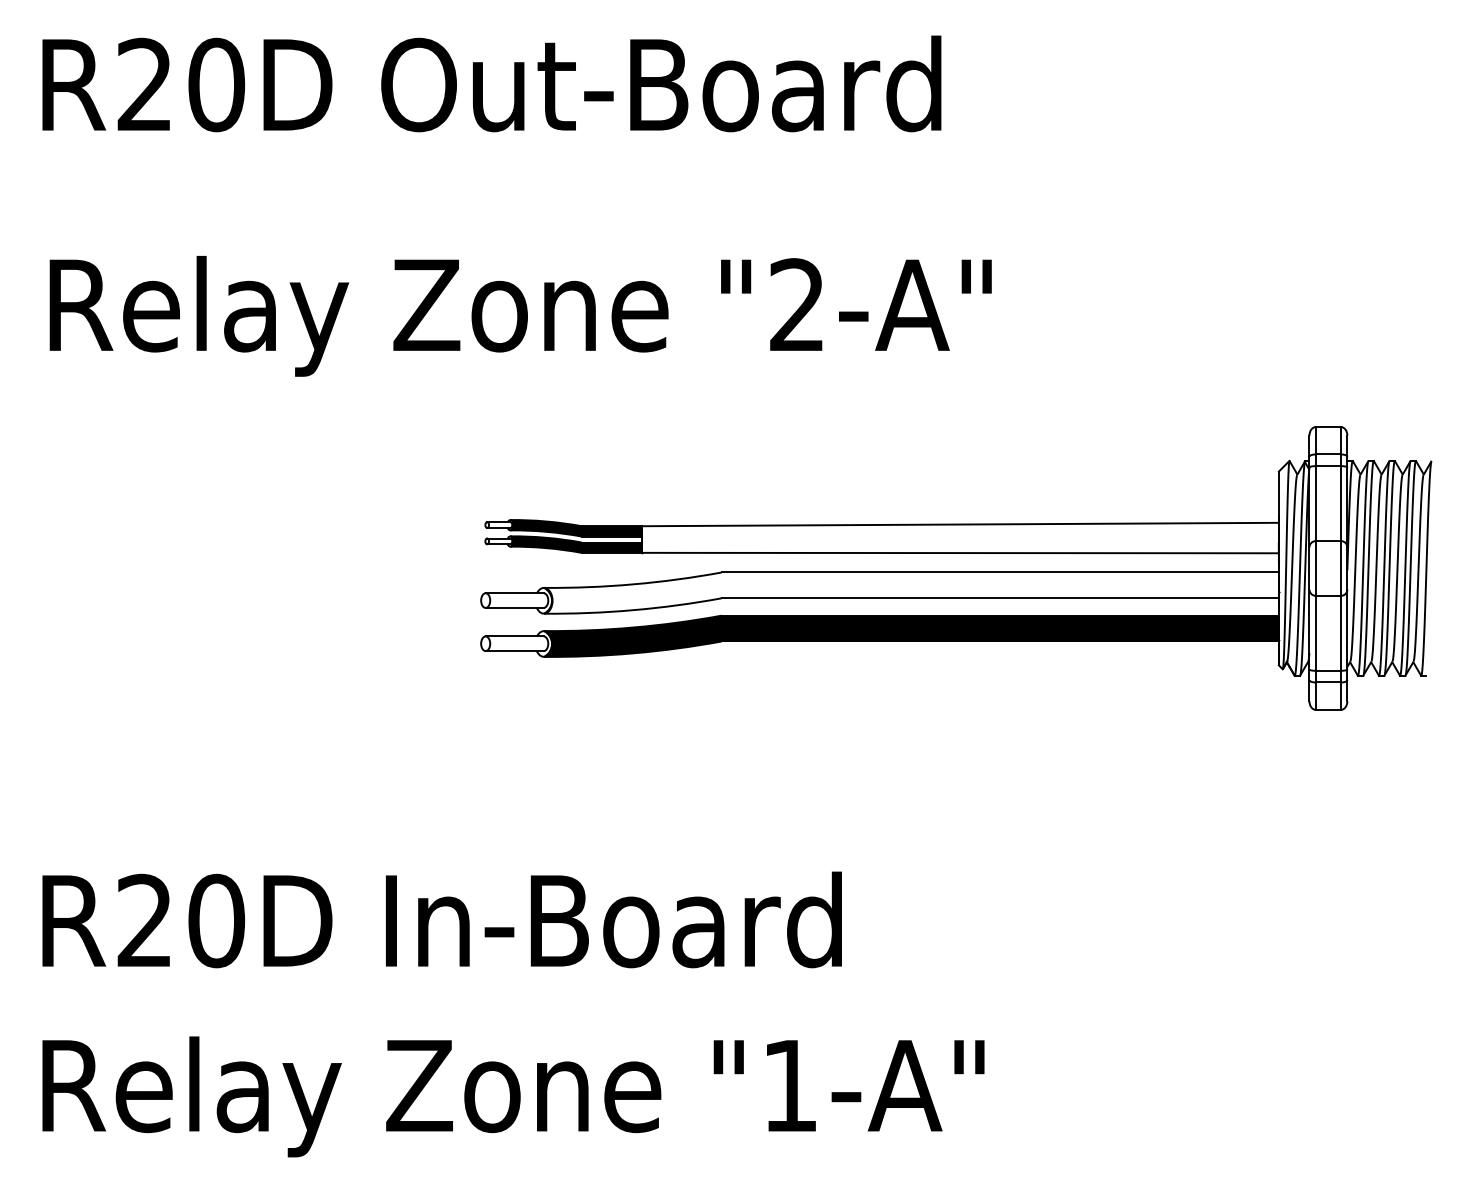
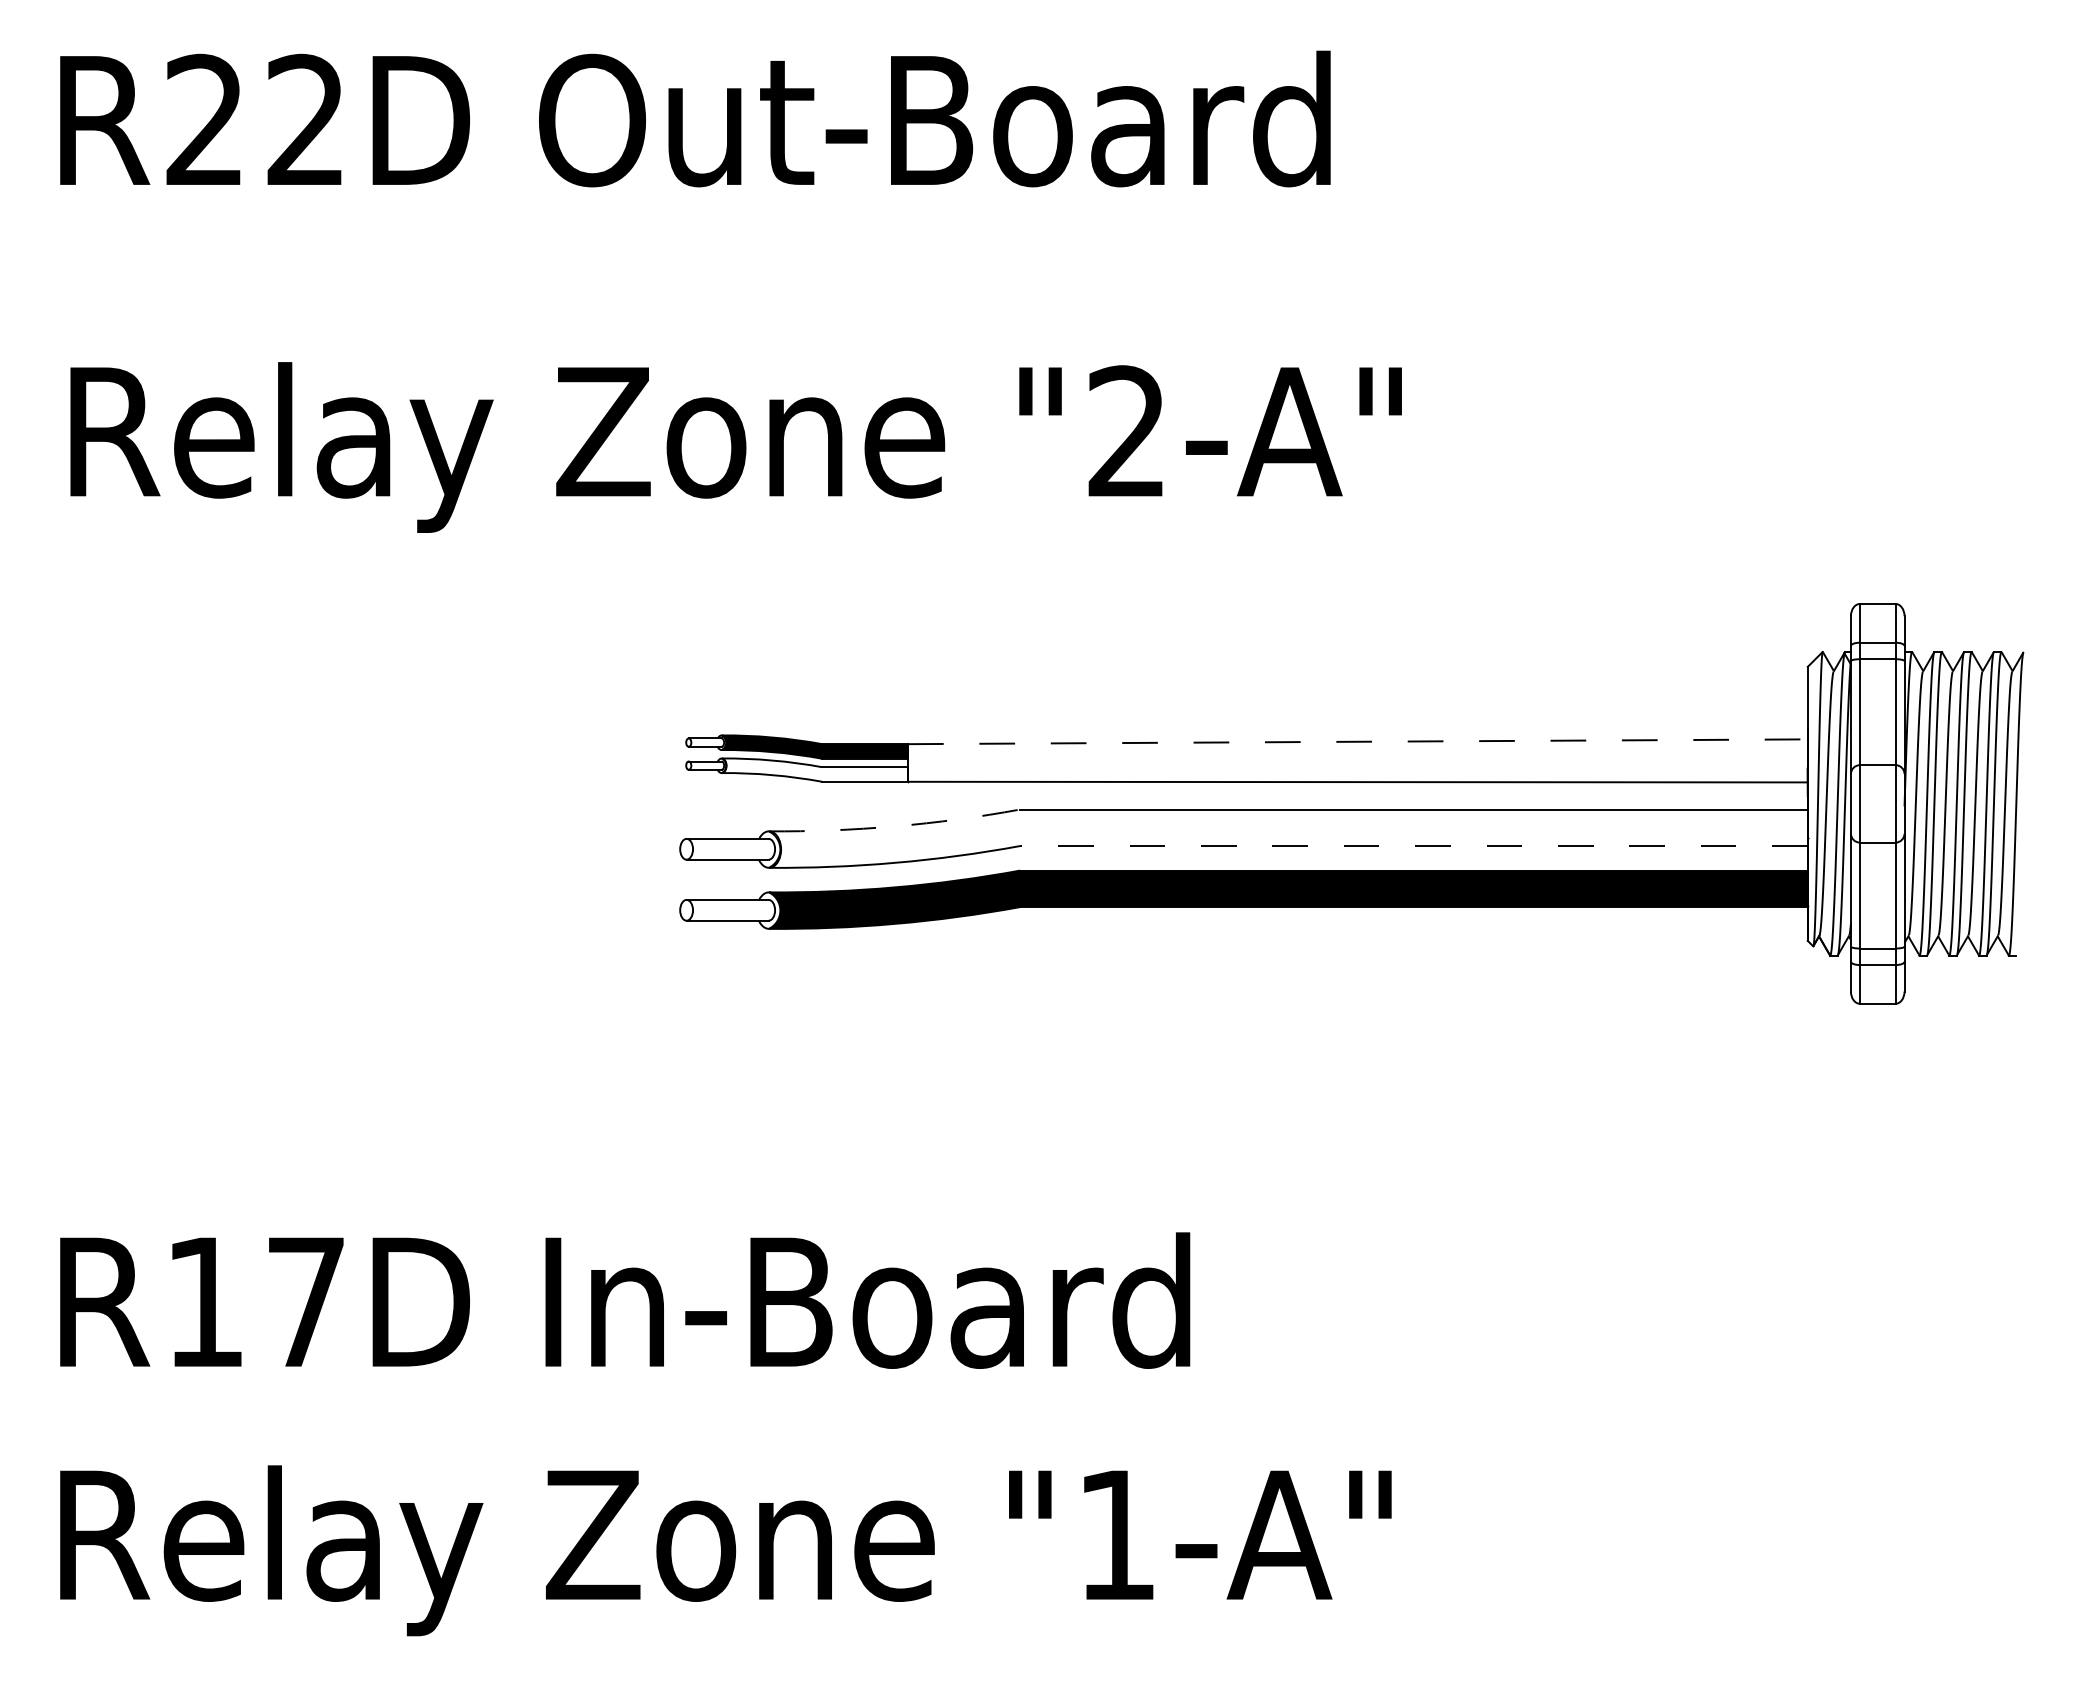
text: (216, 84) -> (306, 120), R20D -> R22D
line: (960, 524) -> (1357, 741), solid -> dashed
fill: (576, 544) -> (814, 769), removed
arc: (633, 584) -> (895, 826), solid -> dashed
line: (1000, 598) -> (1414, 846), solid -> dashed
text: (181, 920) -> (256, 1301), R20D -> R17D

